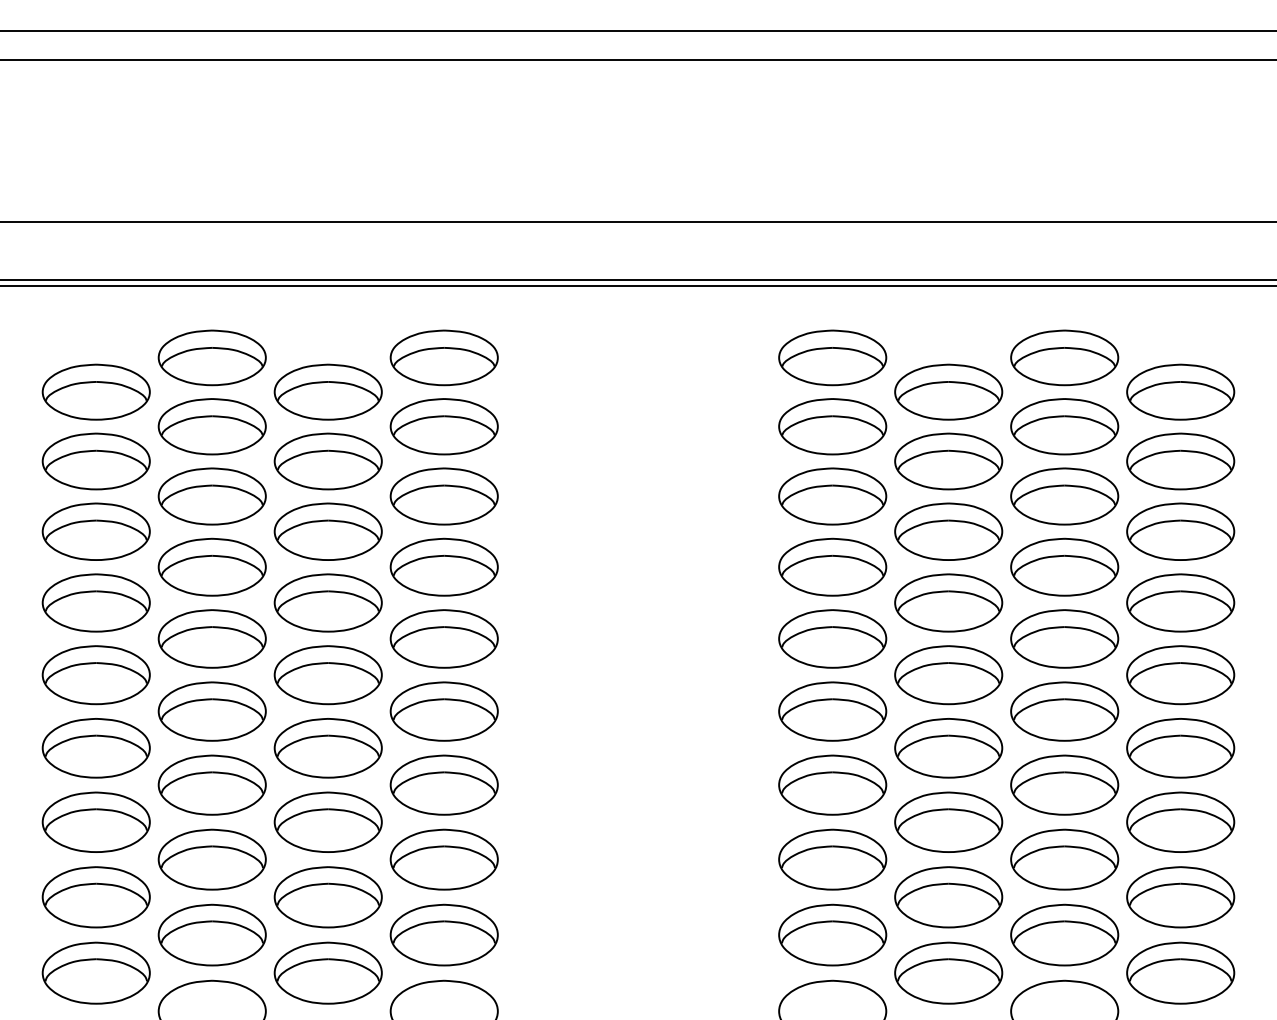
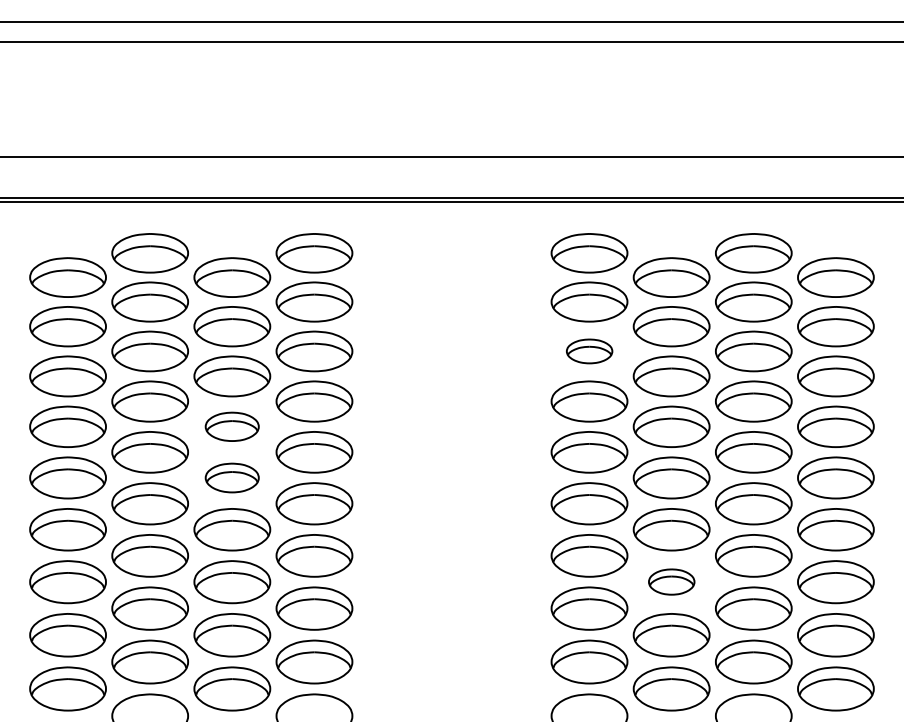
part: (832, 496) -> (589, 351), size x0.6
part: (327, 602) -> (231, 426), size x0.7
part: (327, 675) -> (231, 478), size x0.7
part: (948, 821) -> (671, 581), size x0.6

